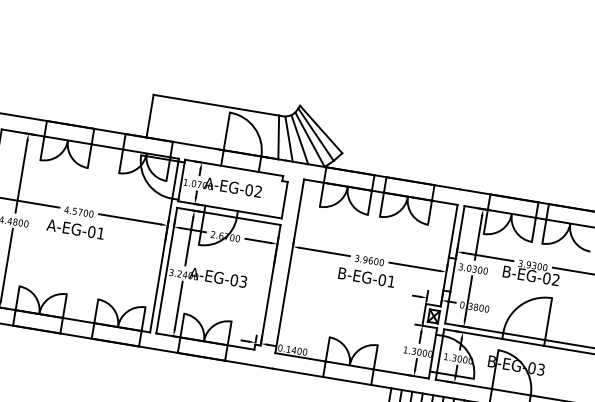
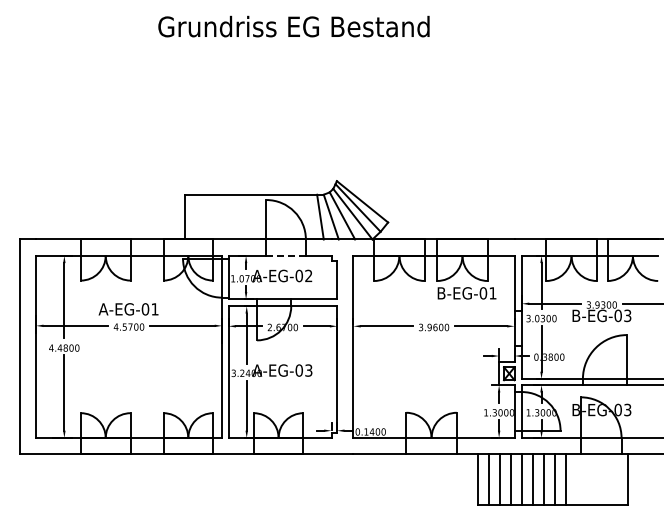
line: (240, 168) -> (286, 255), solid -> dashed
text: (75, 229) -> (128, 309), moved
text: (366, 277) -> (466, 293), moved
text: (555, 280) -> (627, 316), B-EG-02 -> B-EG-03

